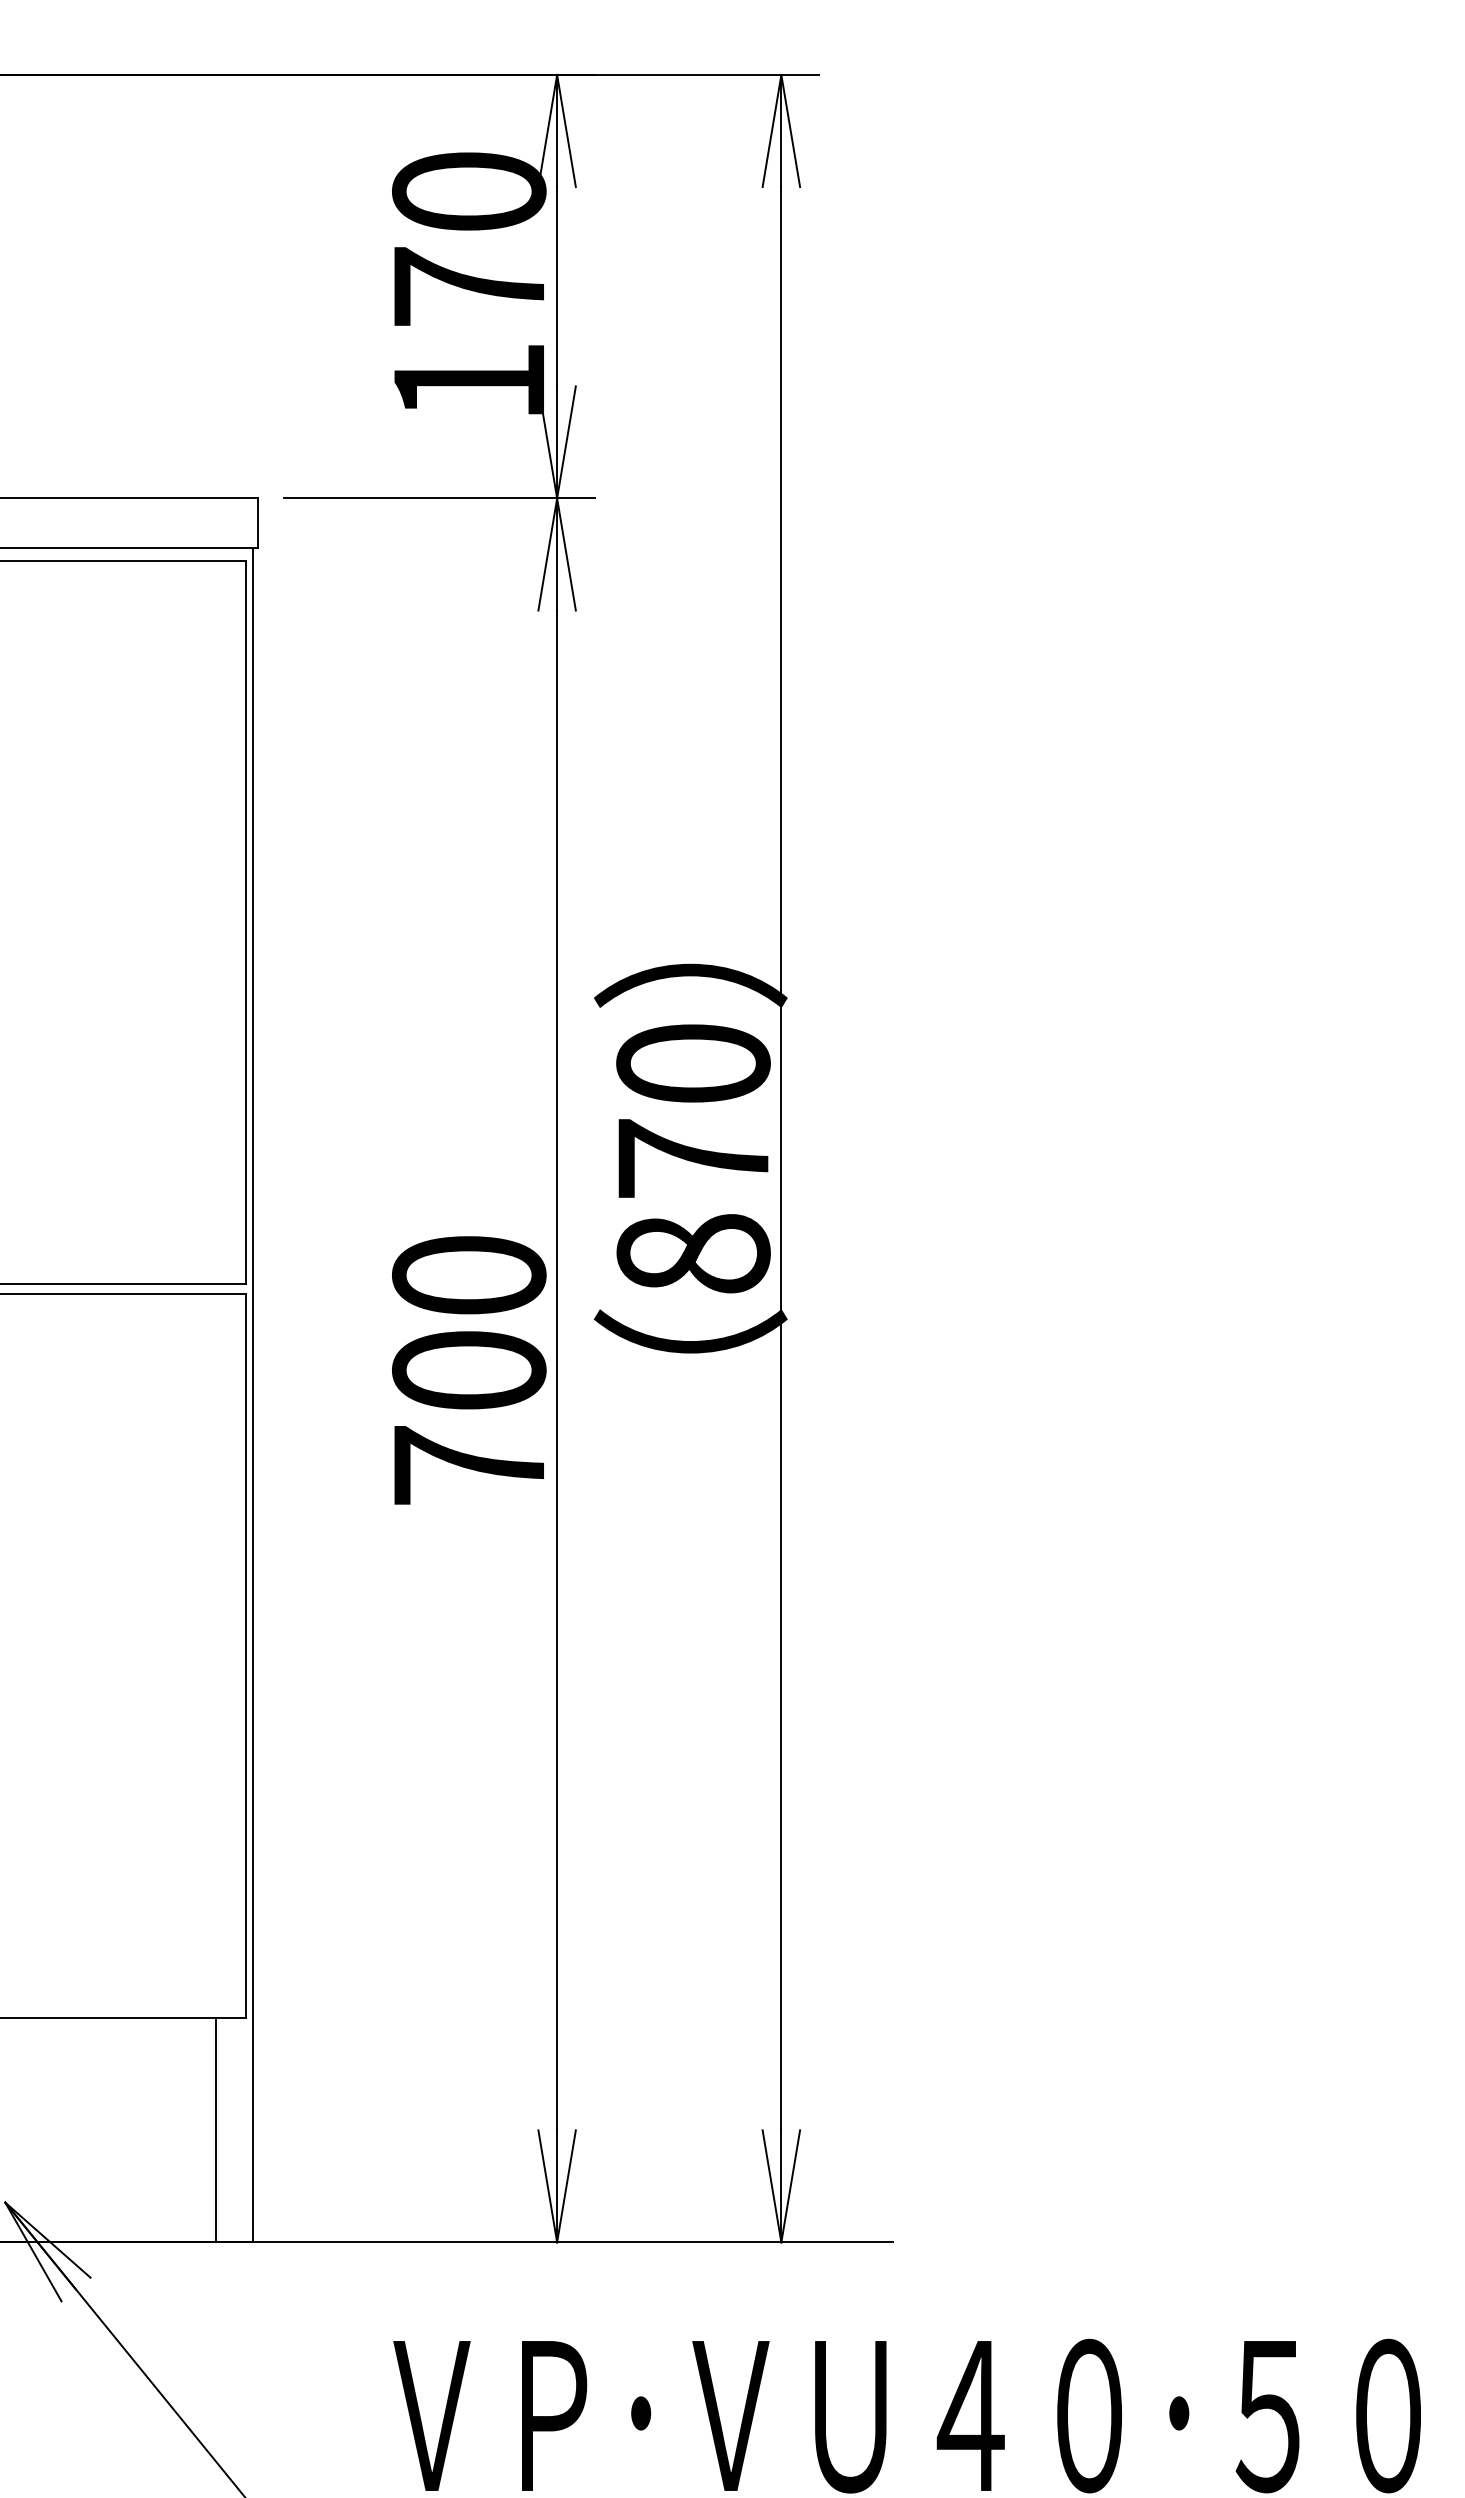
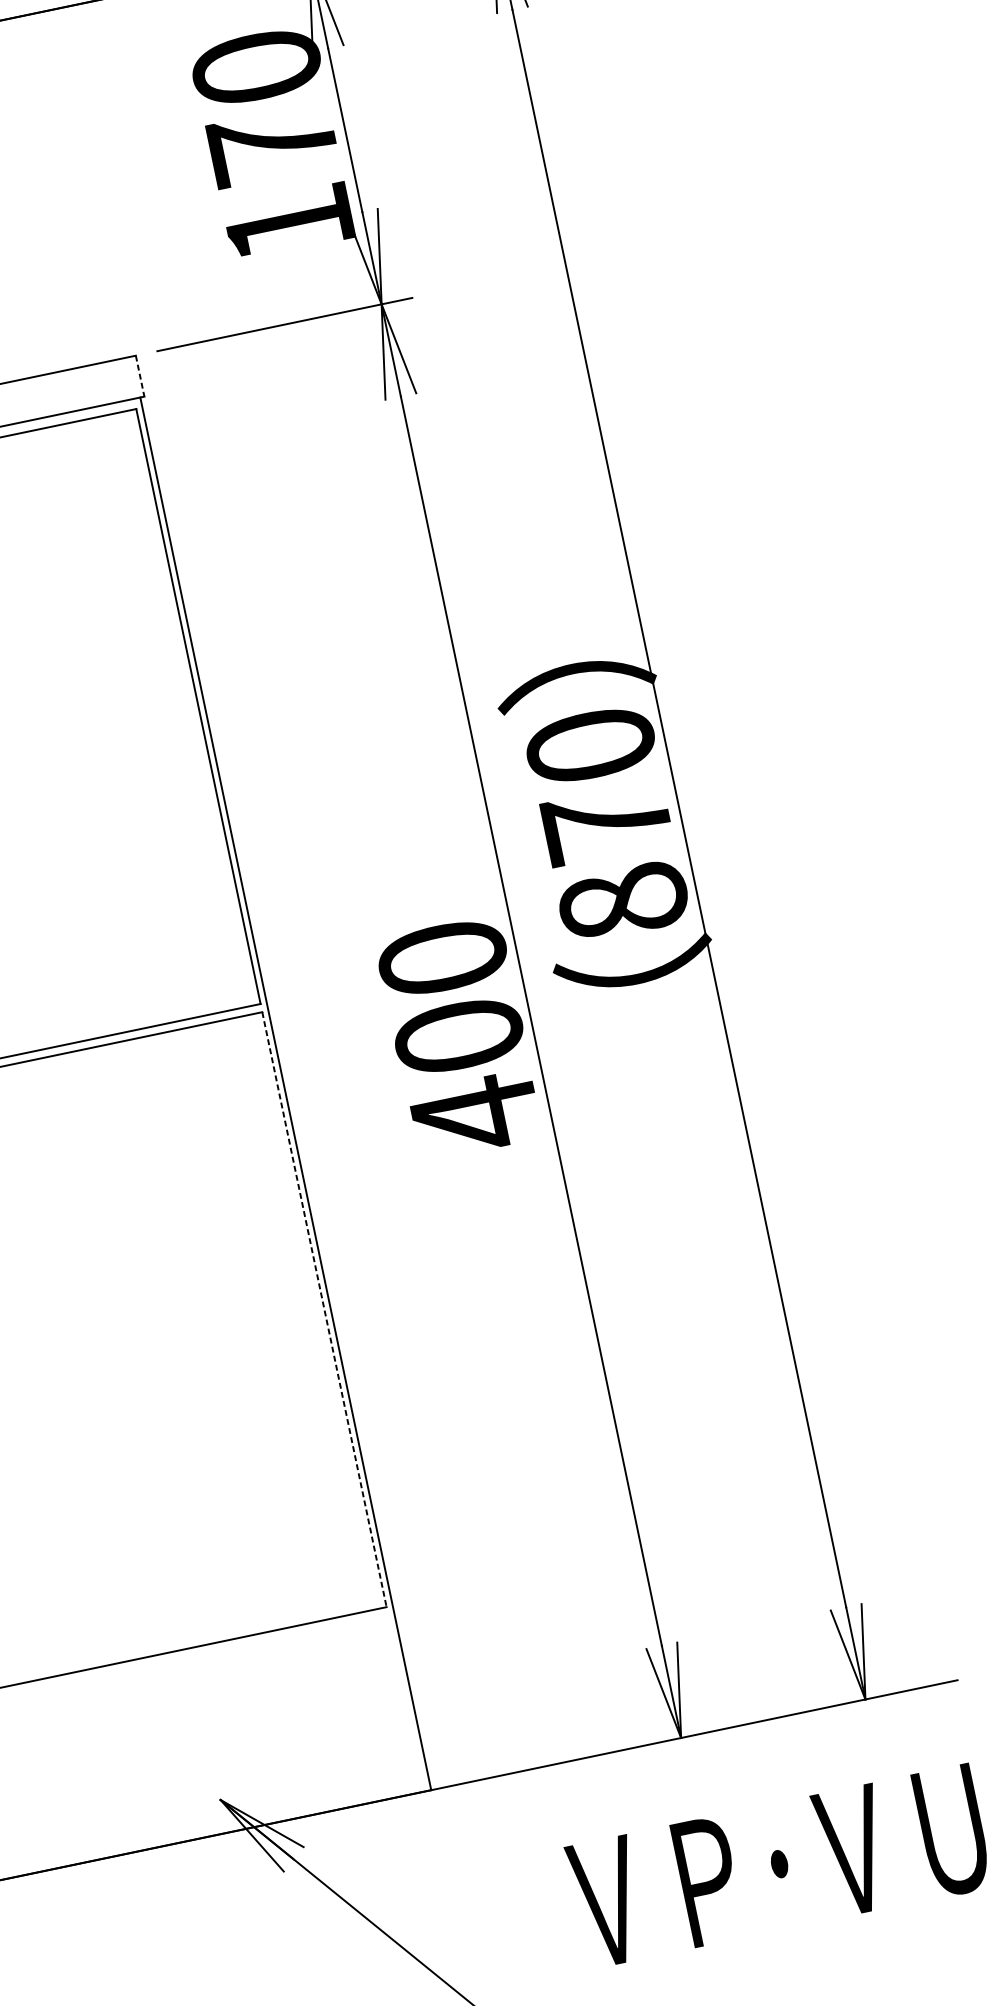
line: (258, 523) -> (140, 376), solid -> dashed
text: (468, 1466) -> (475, 1115), 700 -> 400
line: (245, 1656) -> (324, 1309), solid -> dashed
line: (215, 2130) -> (381, 1704), removed

